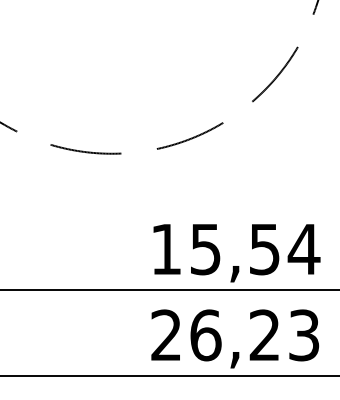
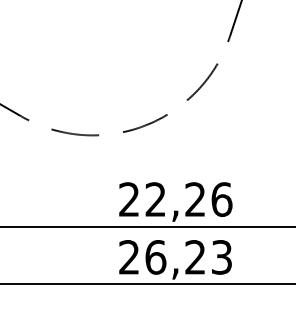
text: (235, 249) -> (175, 199), 15,54 -> 22,26

